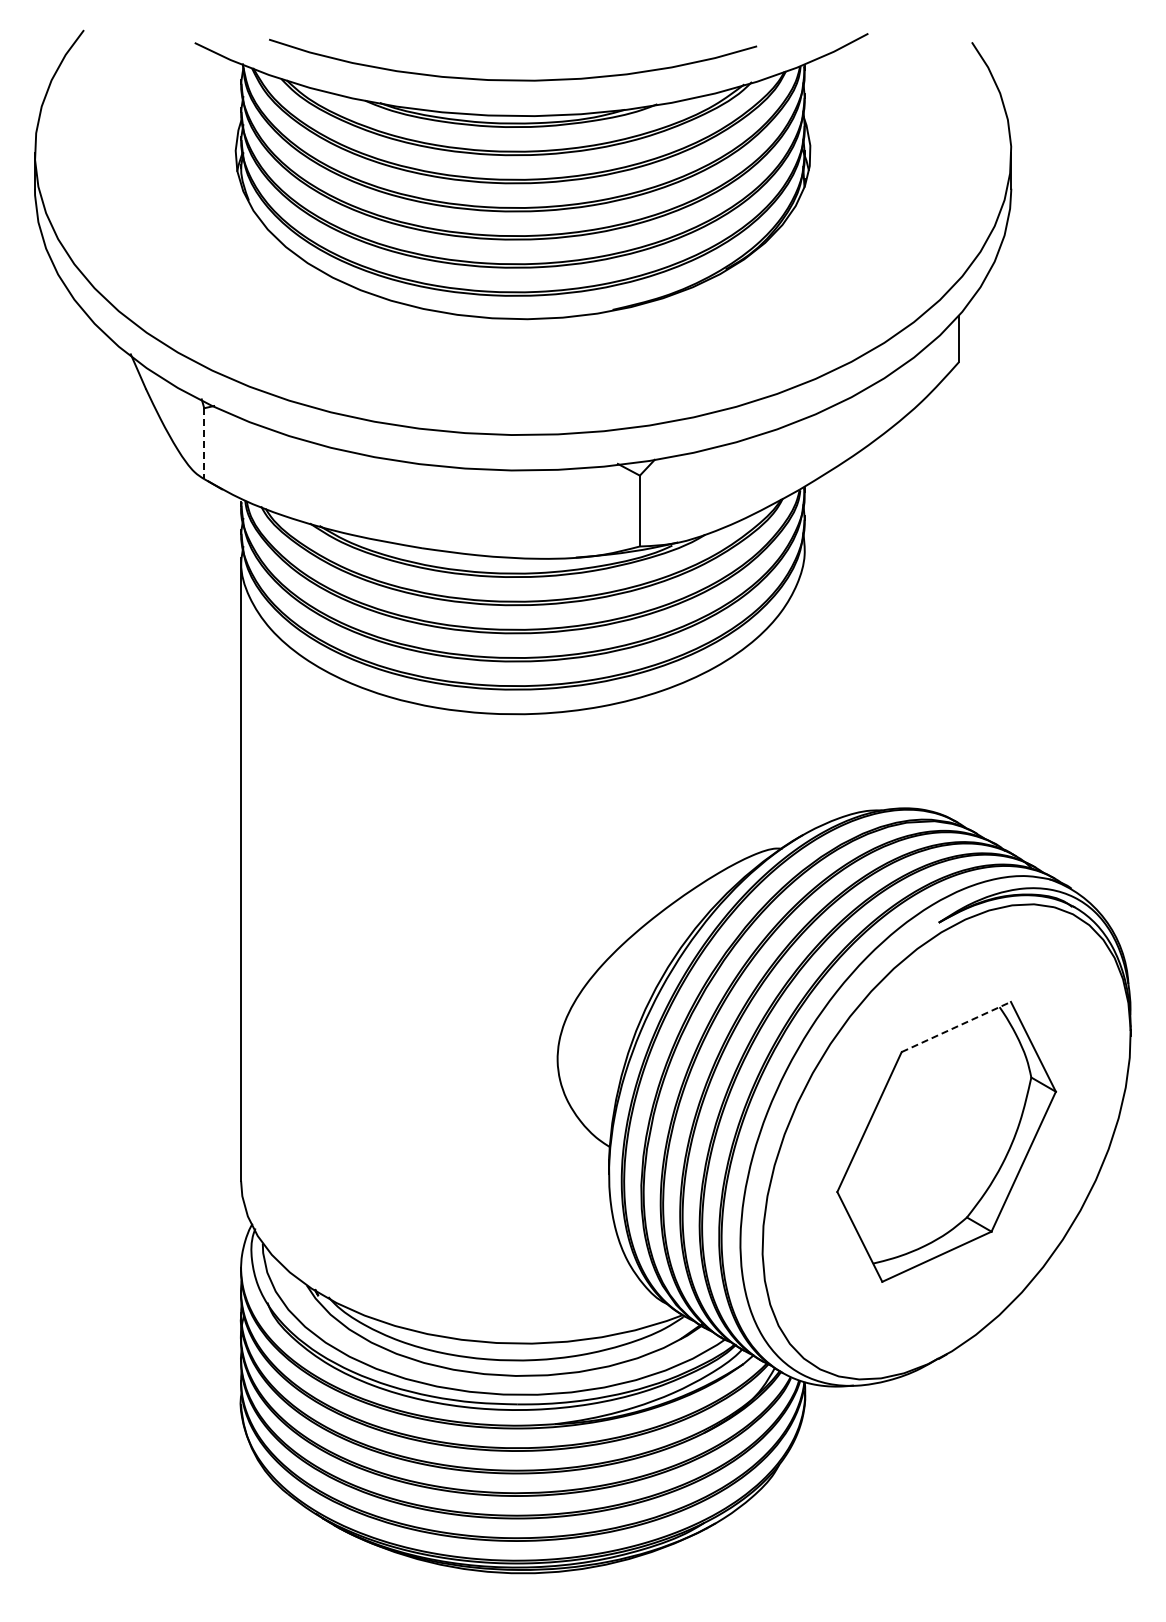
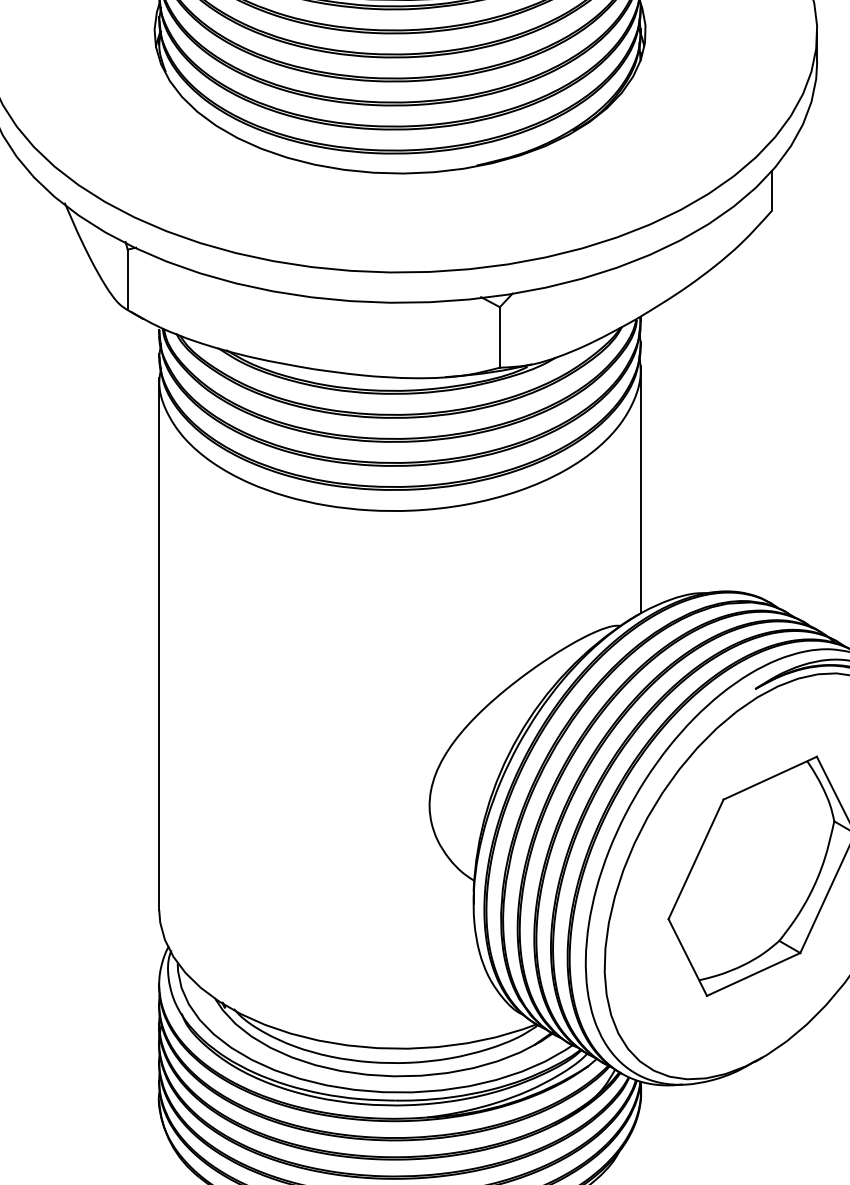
line: (204, 444) -> (127, 280), dashed -> solid
line: (805, 688) -> (641, 489), added
line: (956, 1026) -> (770, 777), dashed -> solid

